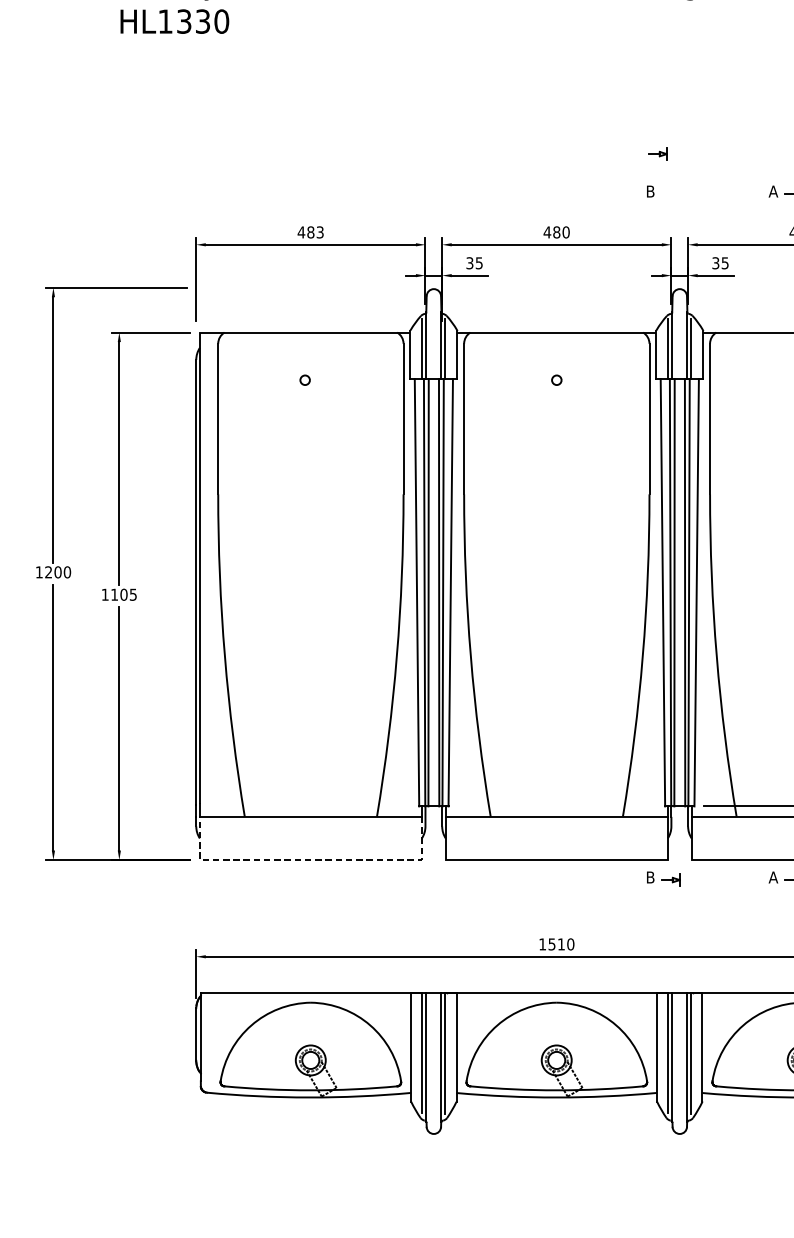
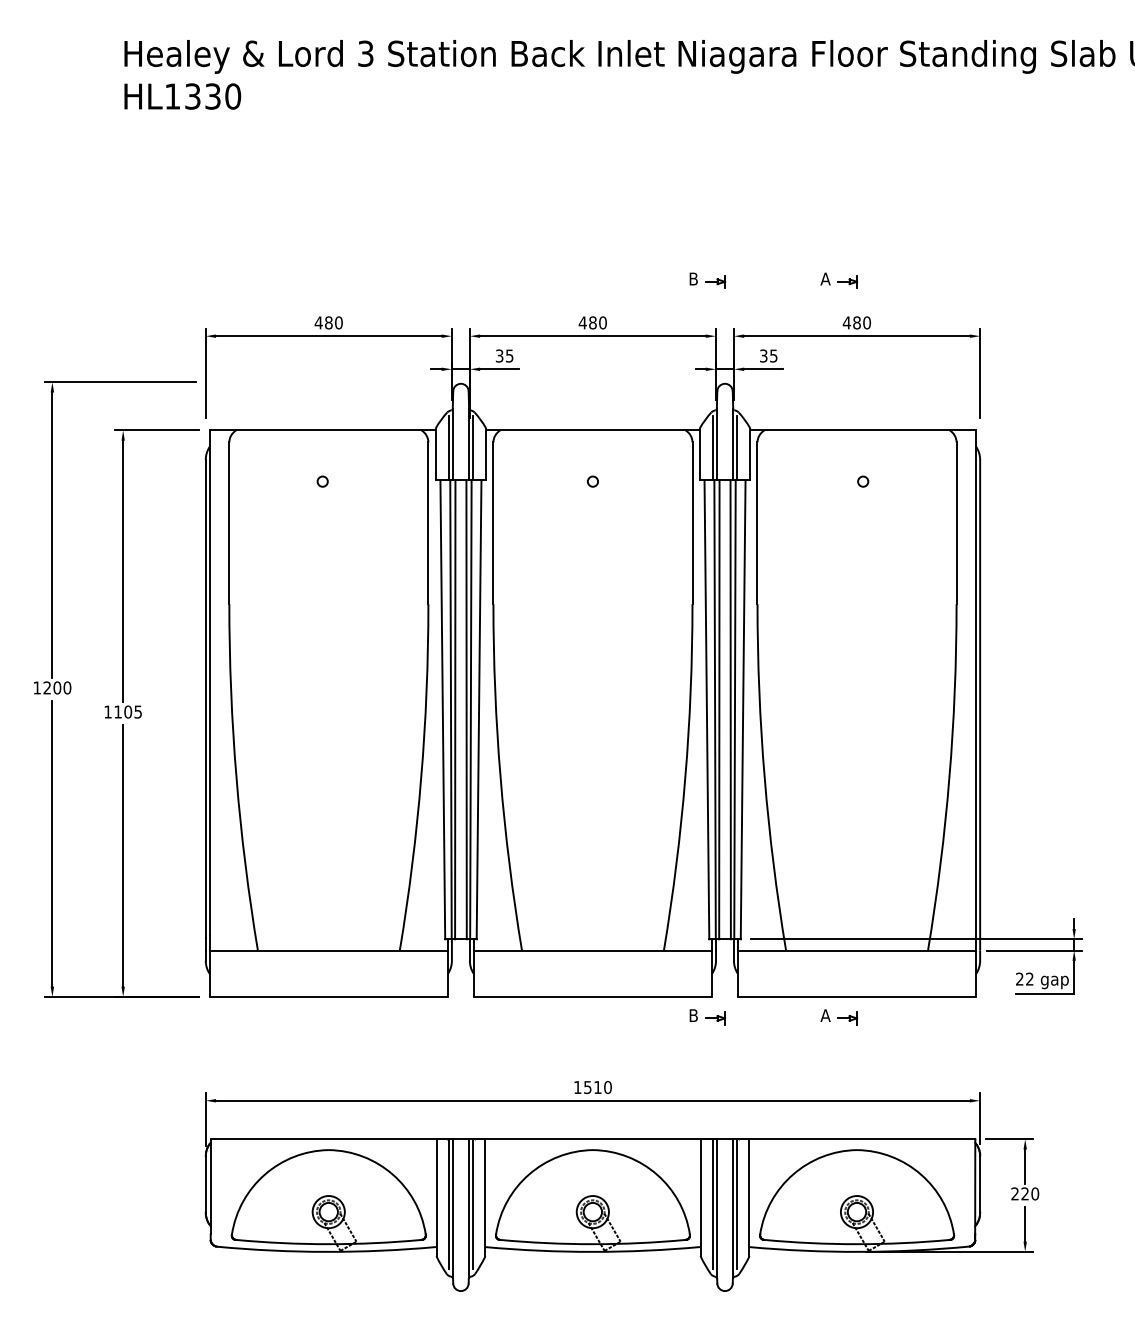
part: (657, 153) -> (715, 281), moved
text: (319, 232) -> (338, 322), 483 -> 480
line: (310, 859) -> (328, 996), dashed -> solid

